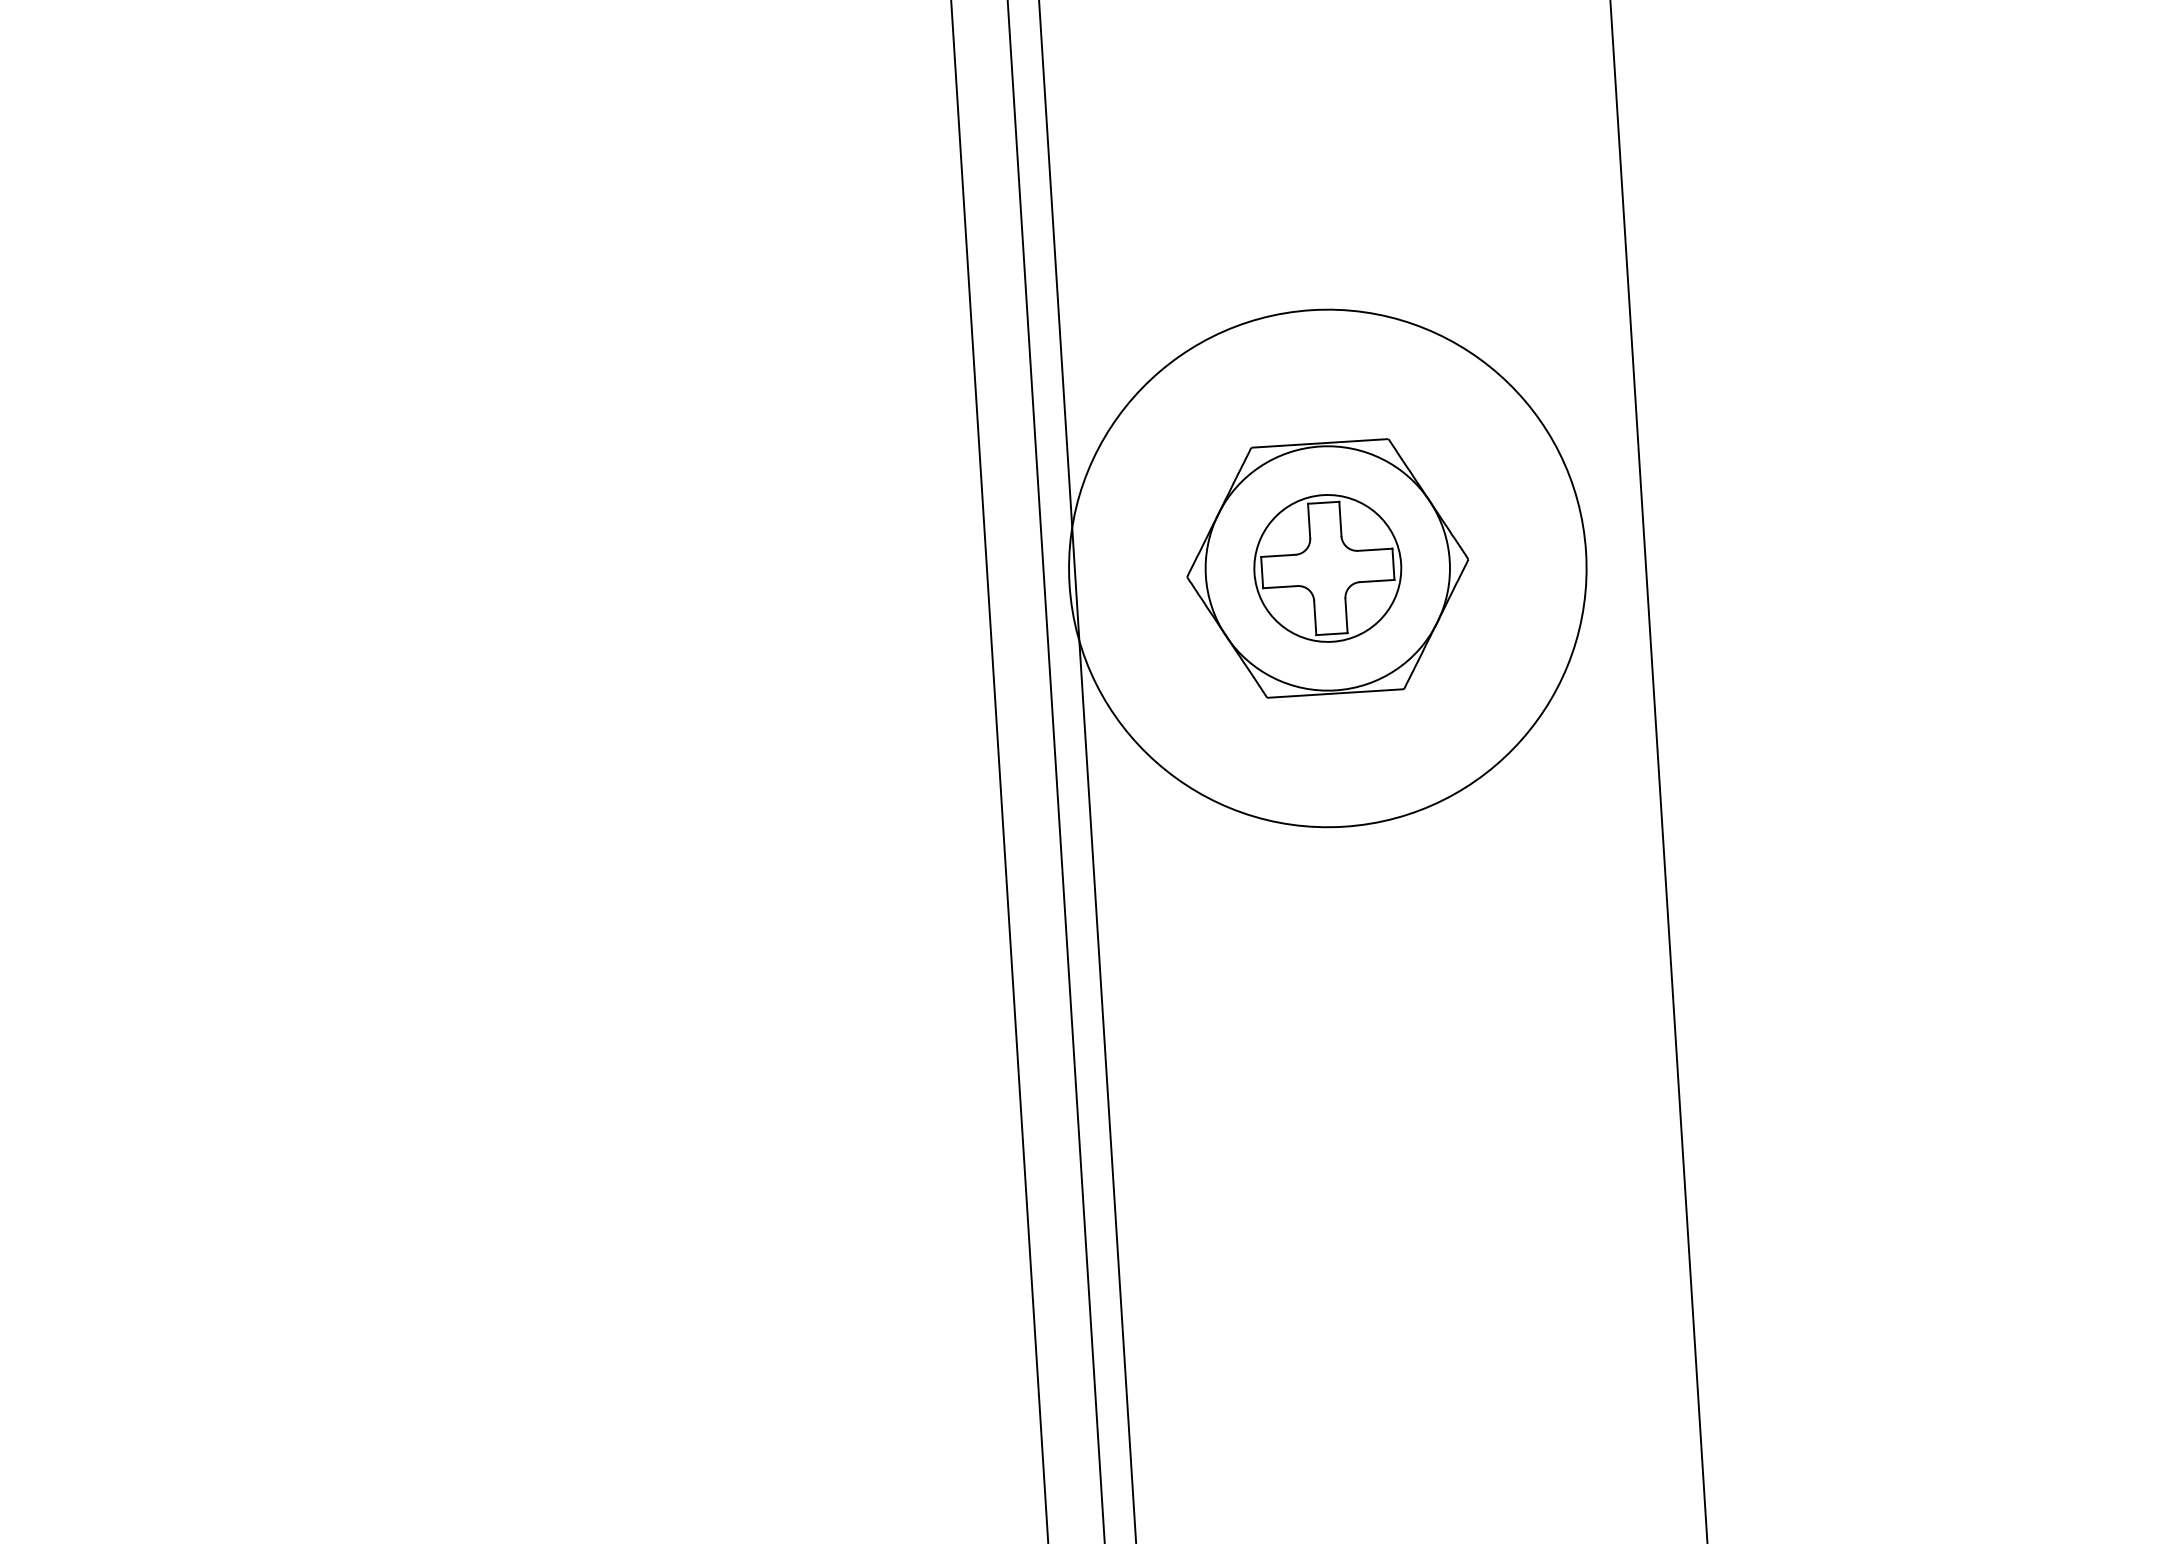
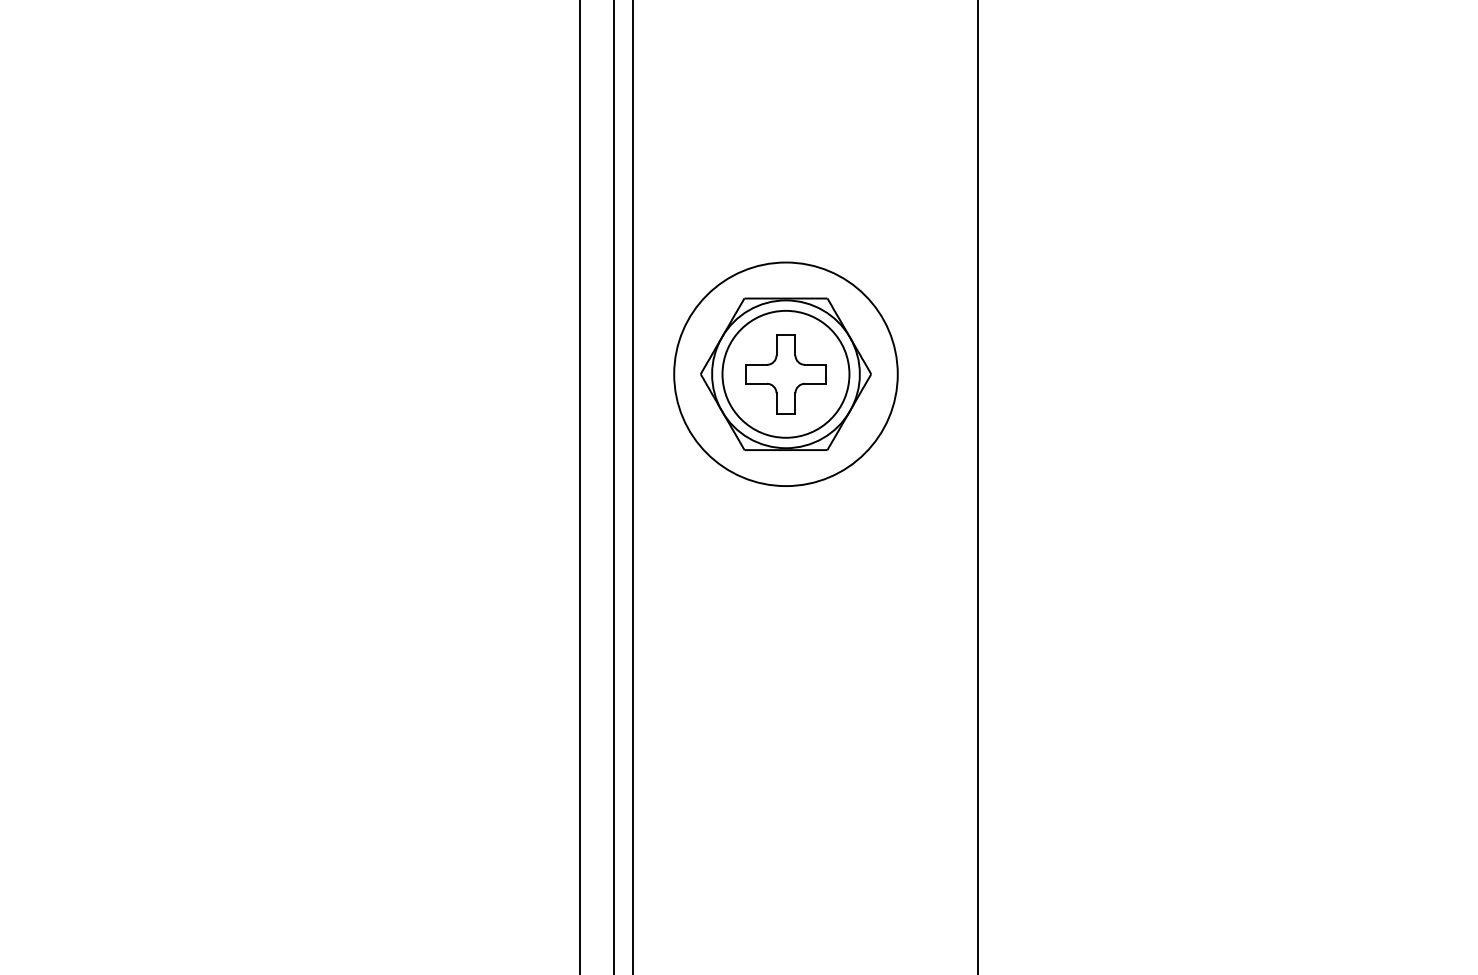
circle: (1326, 567) -> (785, 373), size x1.43
circle: (1327, 568) -> (785, 374), size x0.71

